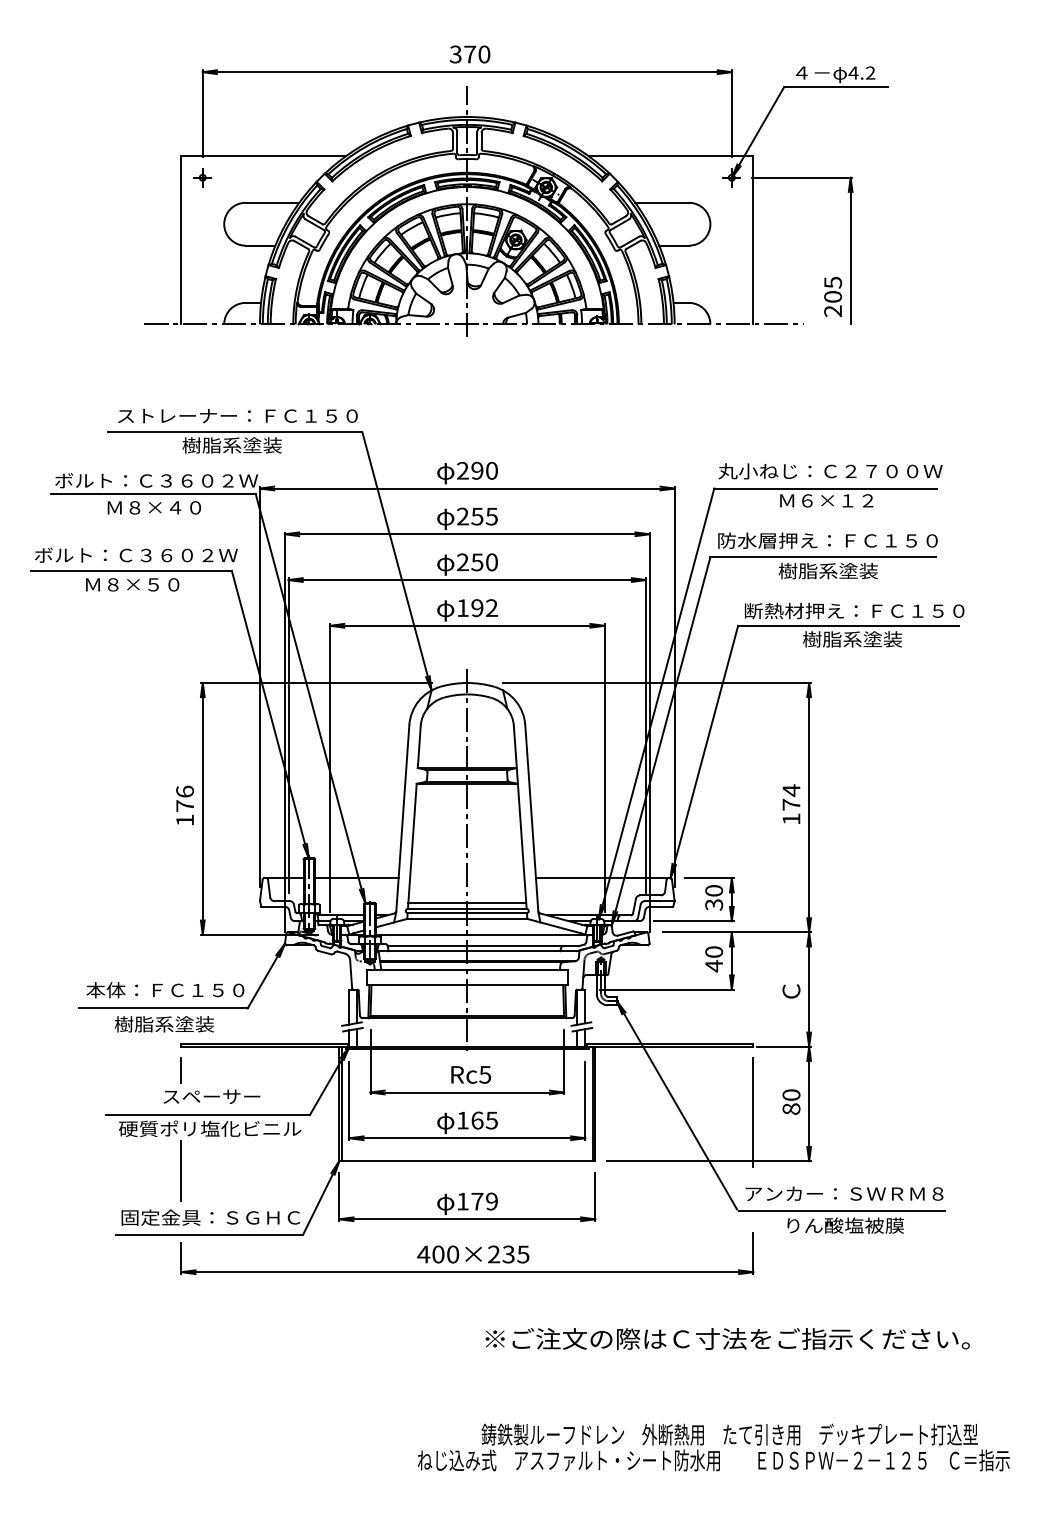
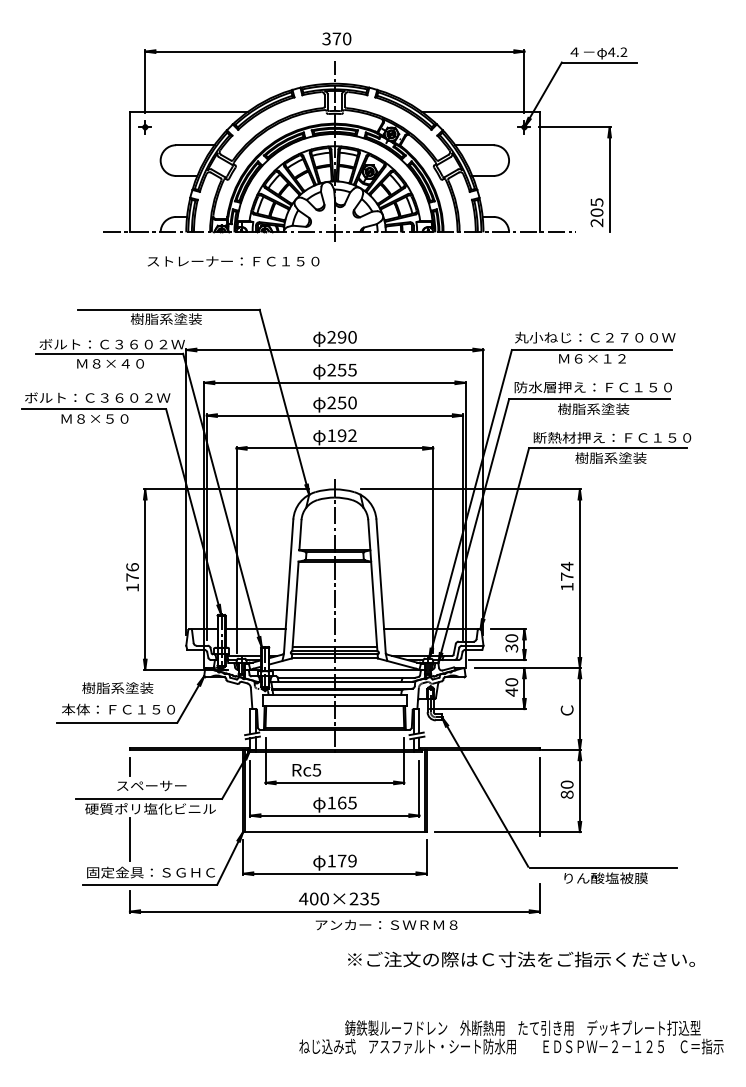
text: (237, 416) -> (233, 261), moved
text: (164, 1024) -> (117, 688), moved
text: (471, 1074) -> (307, 769), moved
text: (844, 1193) -> (386, 924), moved

